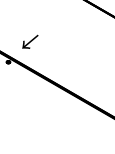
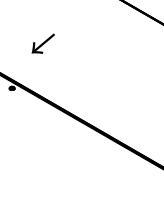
text: (30, 41) -> (43, 43), moved

